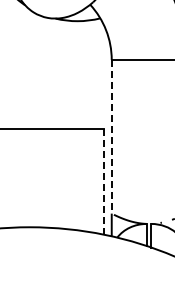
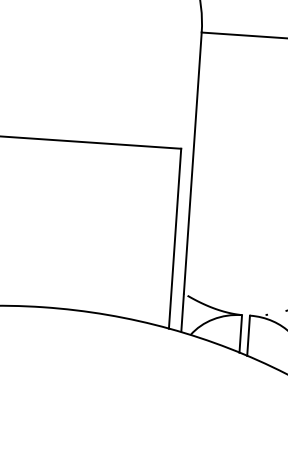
line: (111, 136) -> (192, 162), dashed -> solid
line: (104, 181) -> (175, 238), dashed -> solid

